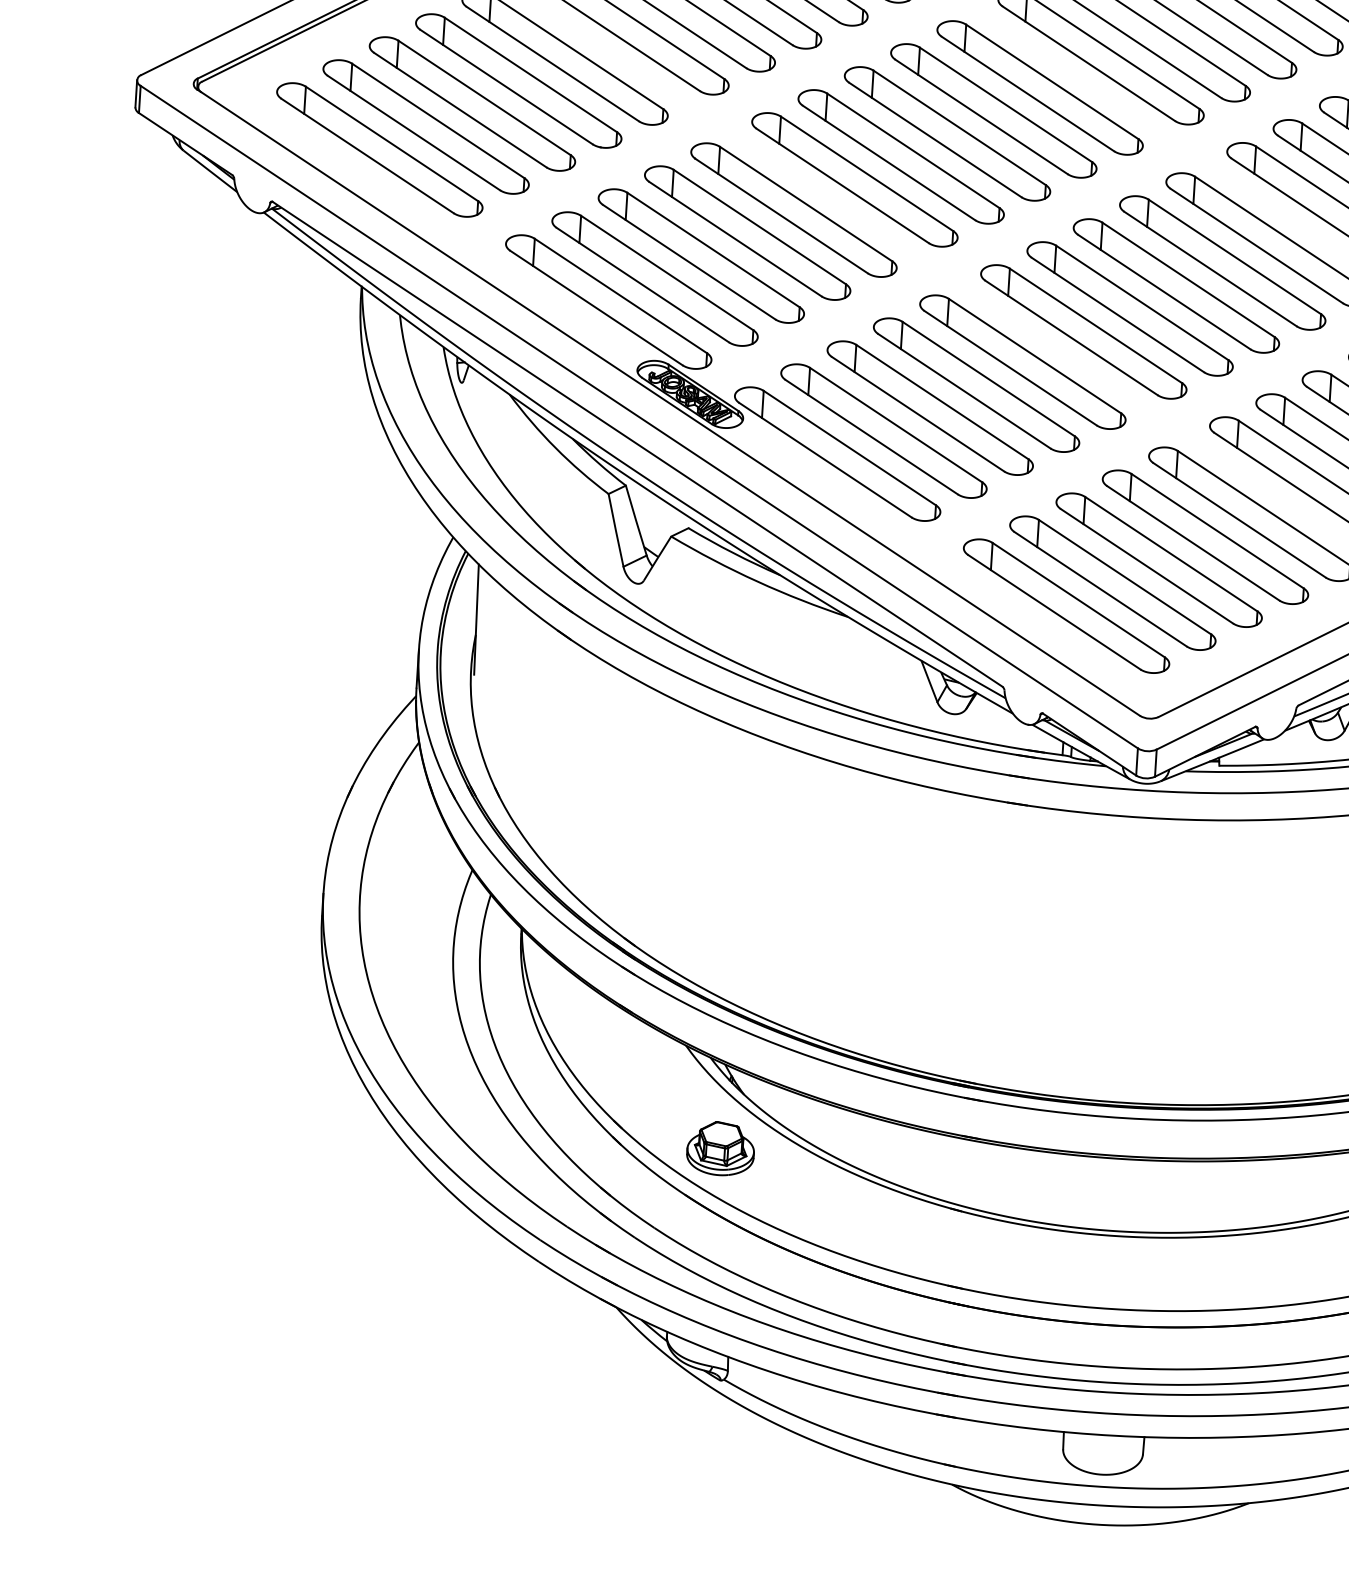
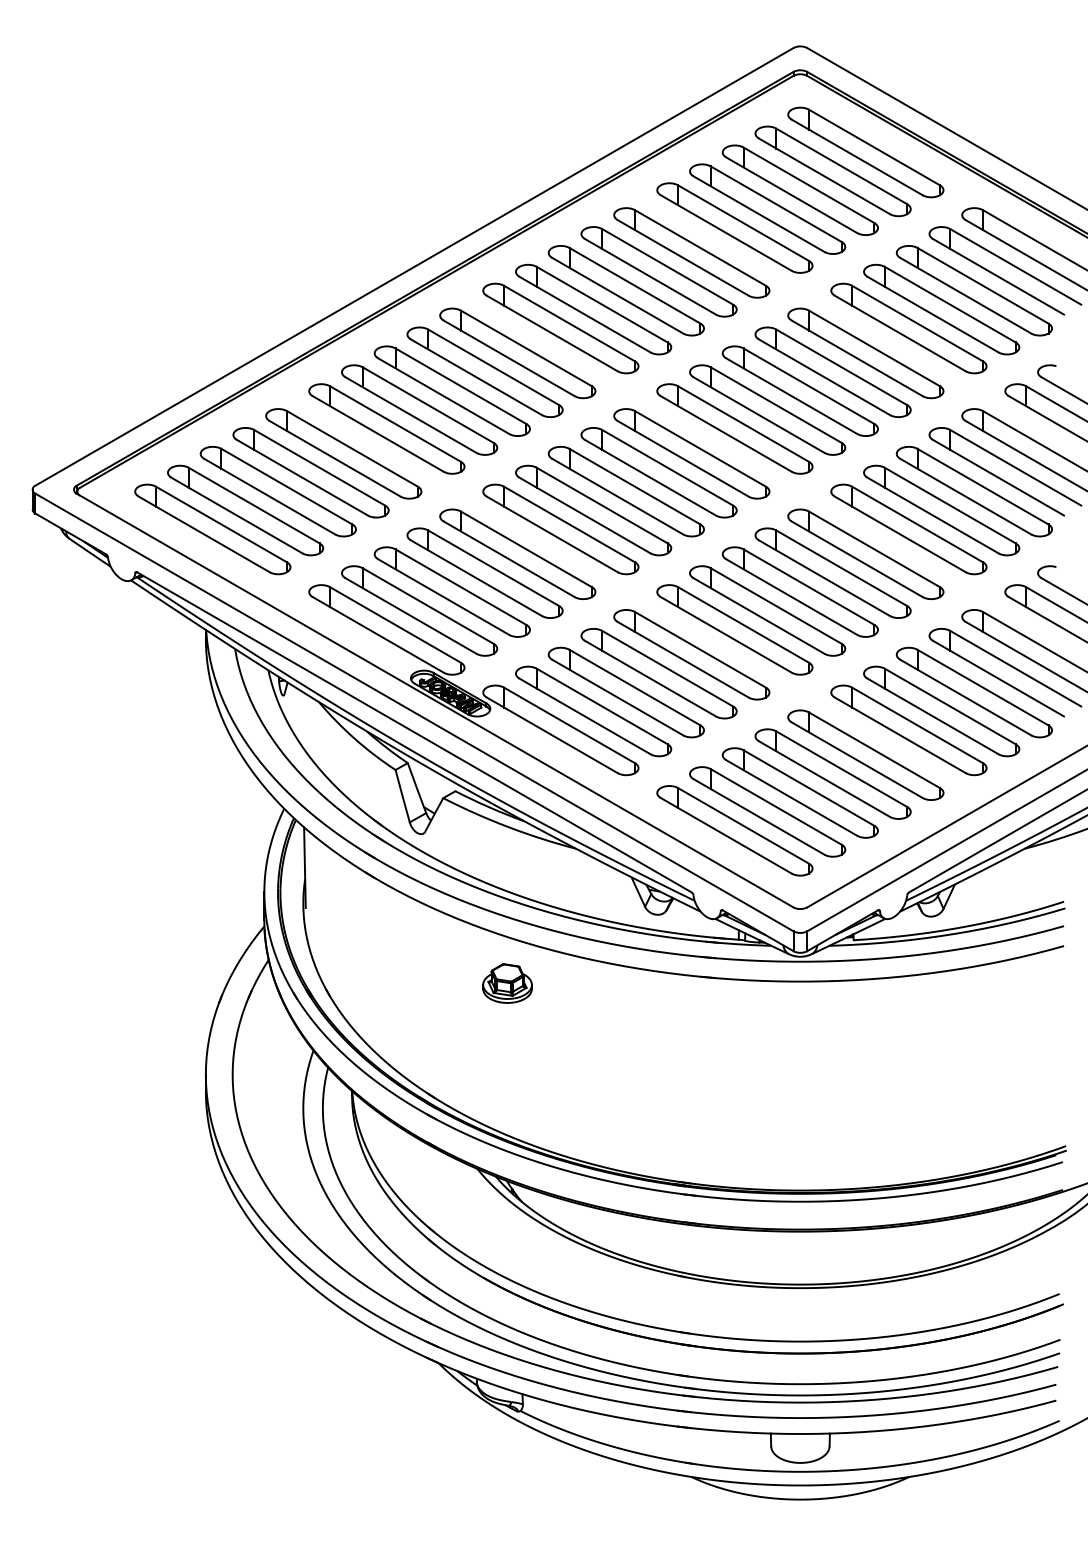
part: (720, 1148) -> (507, 983), moved

